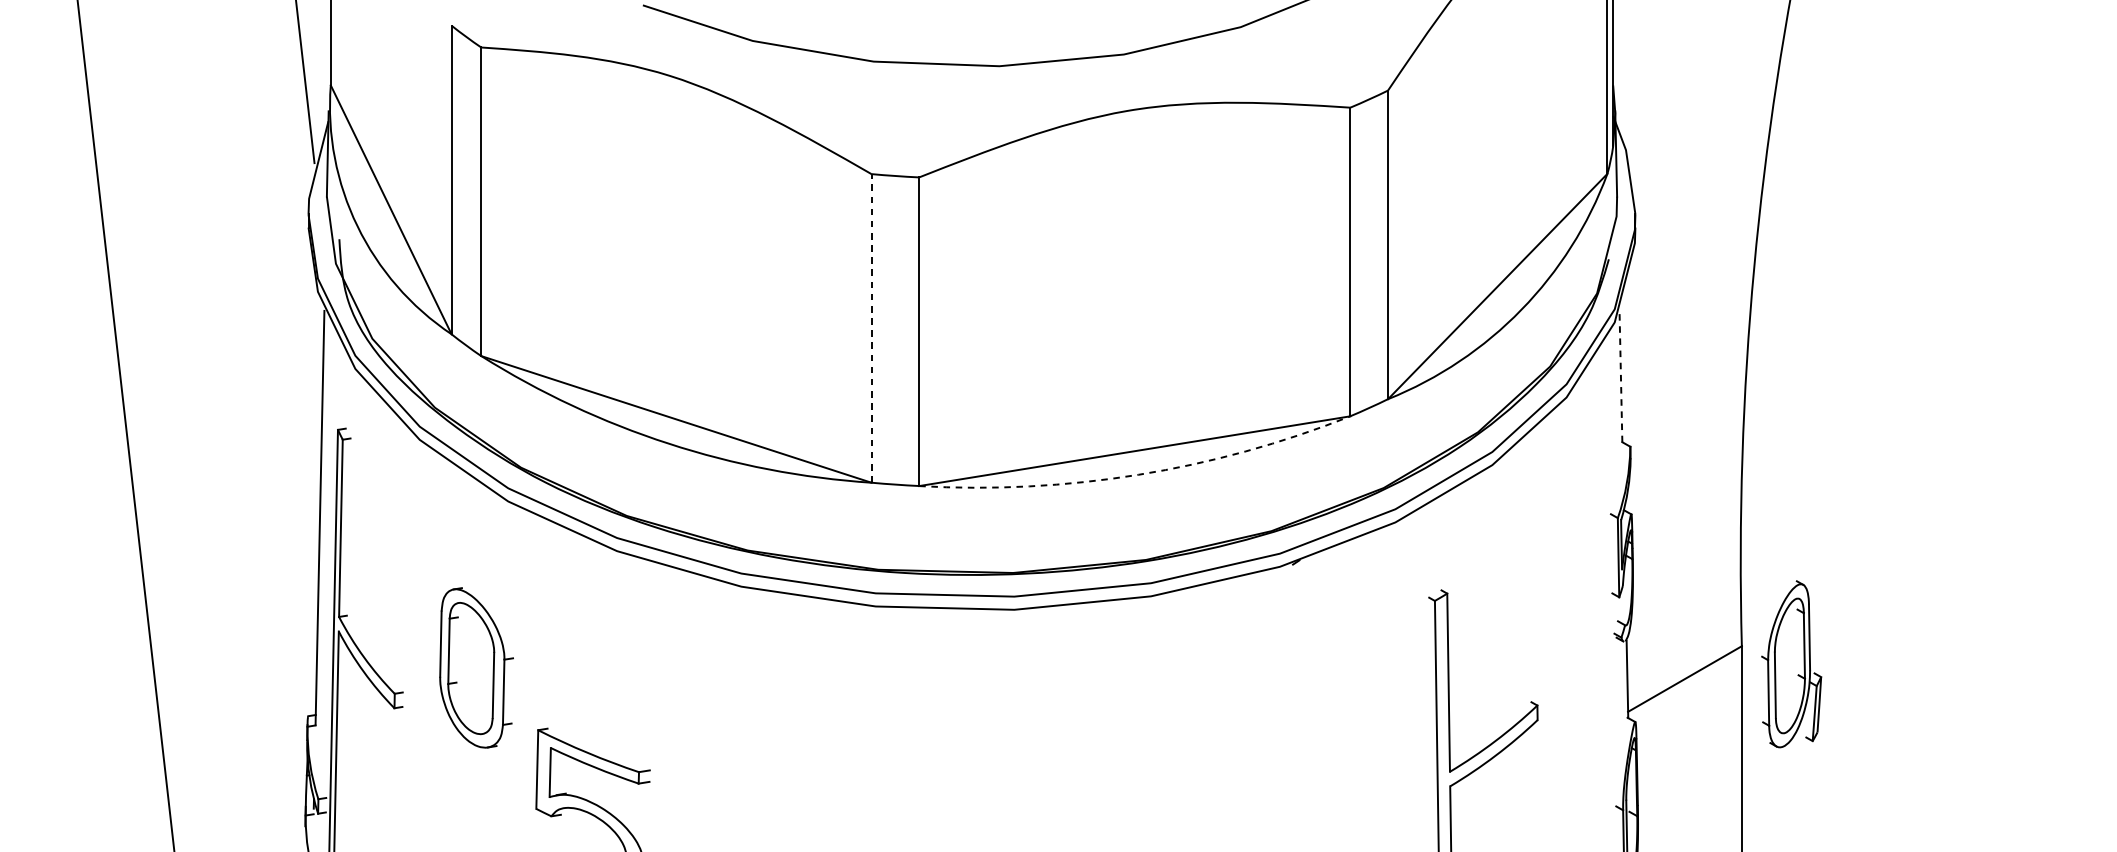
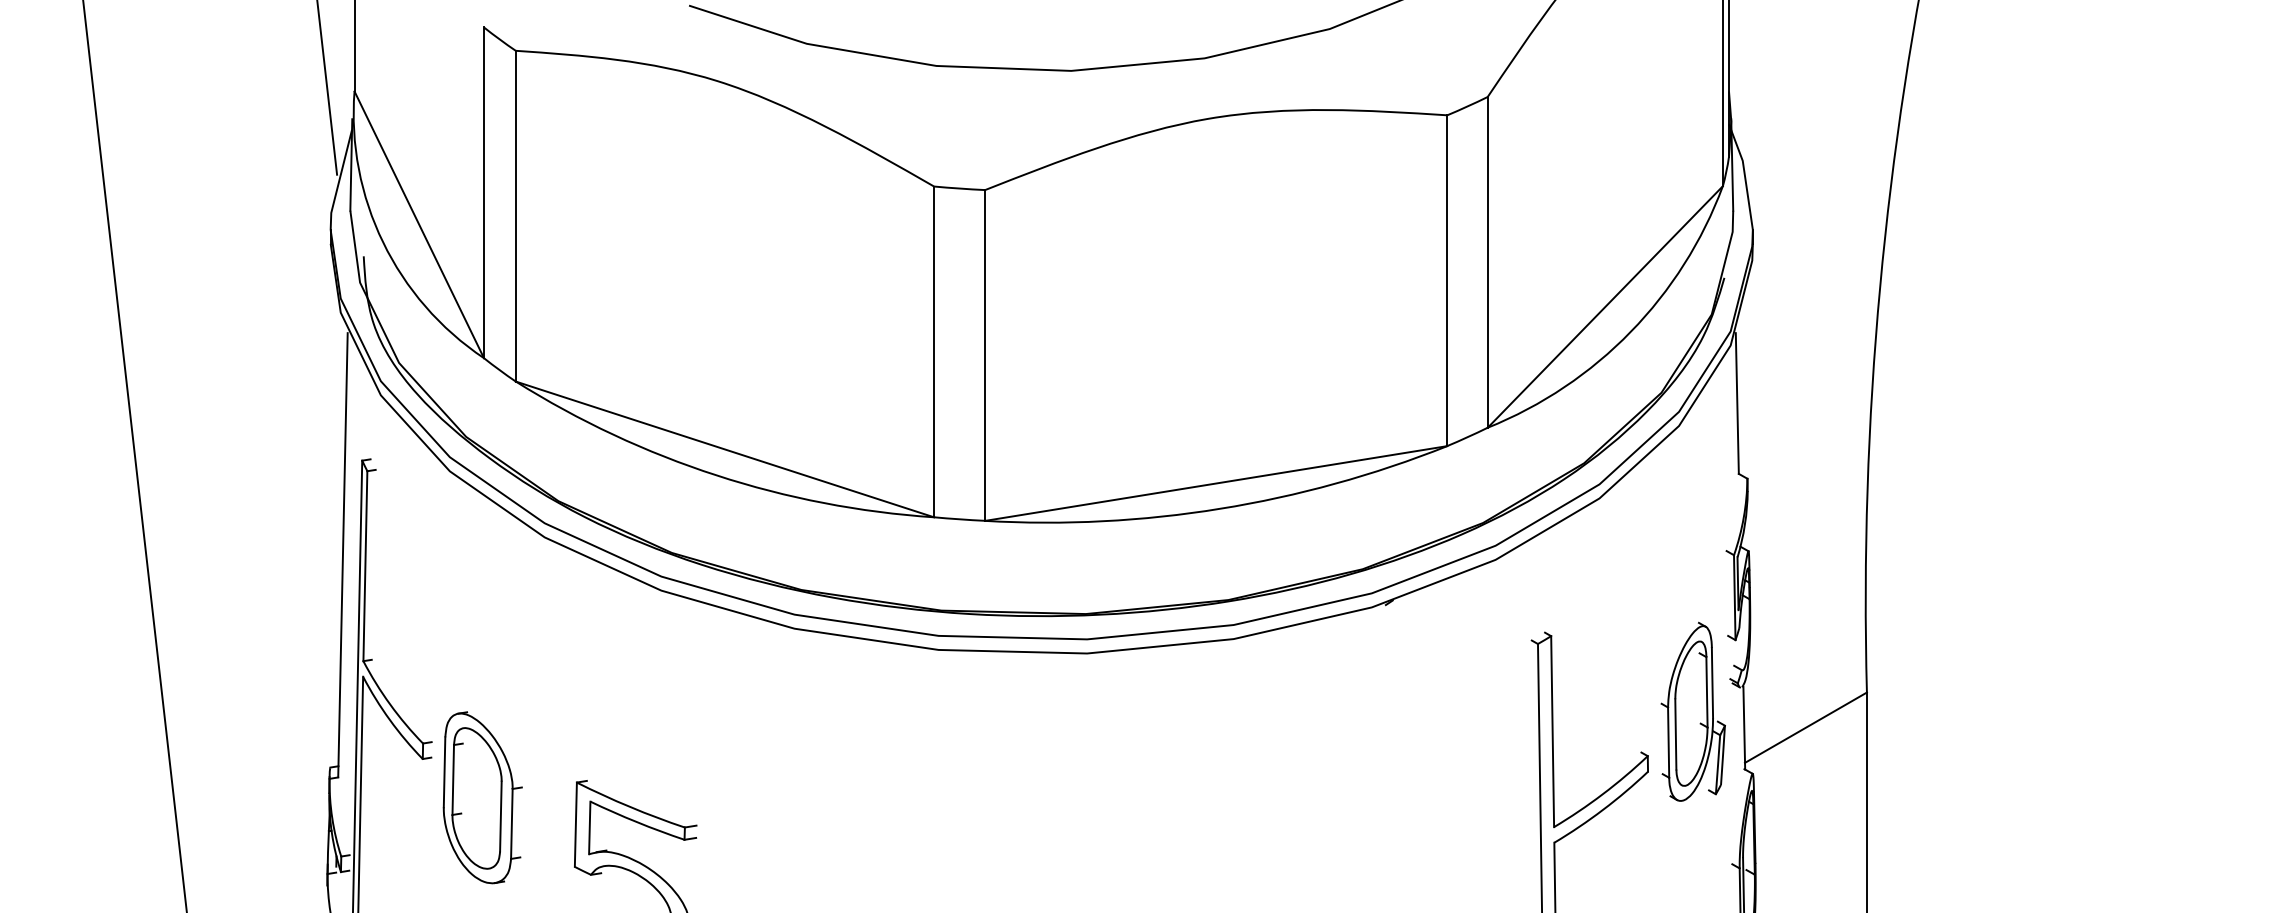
line: (871, 328) -> (934, 351), dashed -> solid
line: (1621, 376) -> (1737, 403), dashed -> solid
arc: (1138, 474) -> (1220, 508), dashed -> solid
part: (1790, 663) -> (1692, 711), moved
part: (476, 667) -> (482, 797), moved

